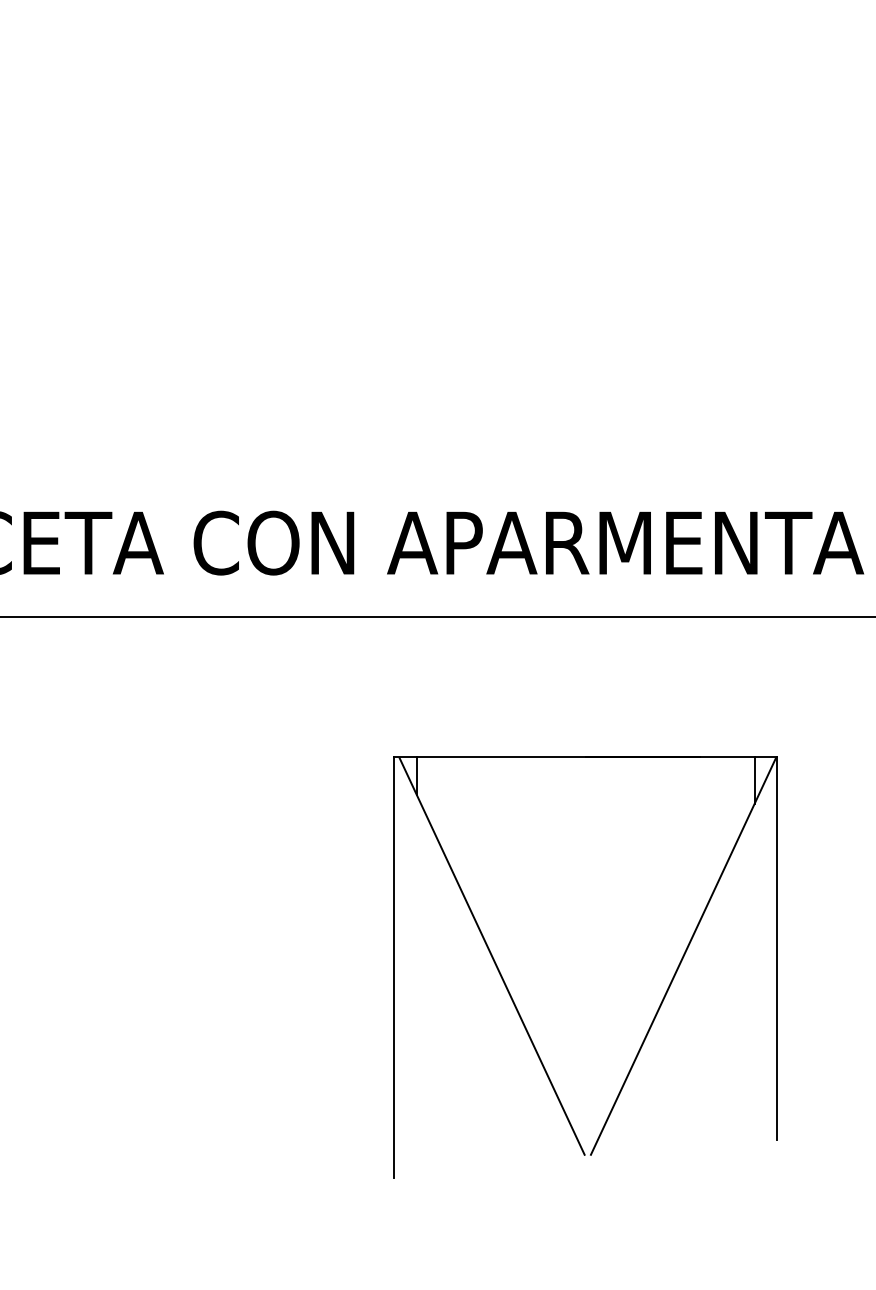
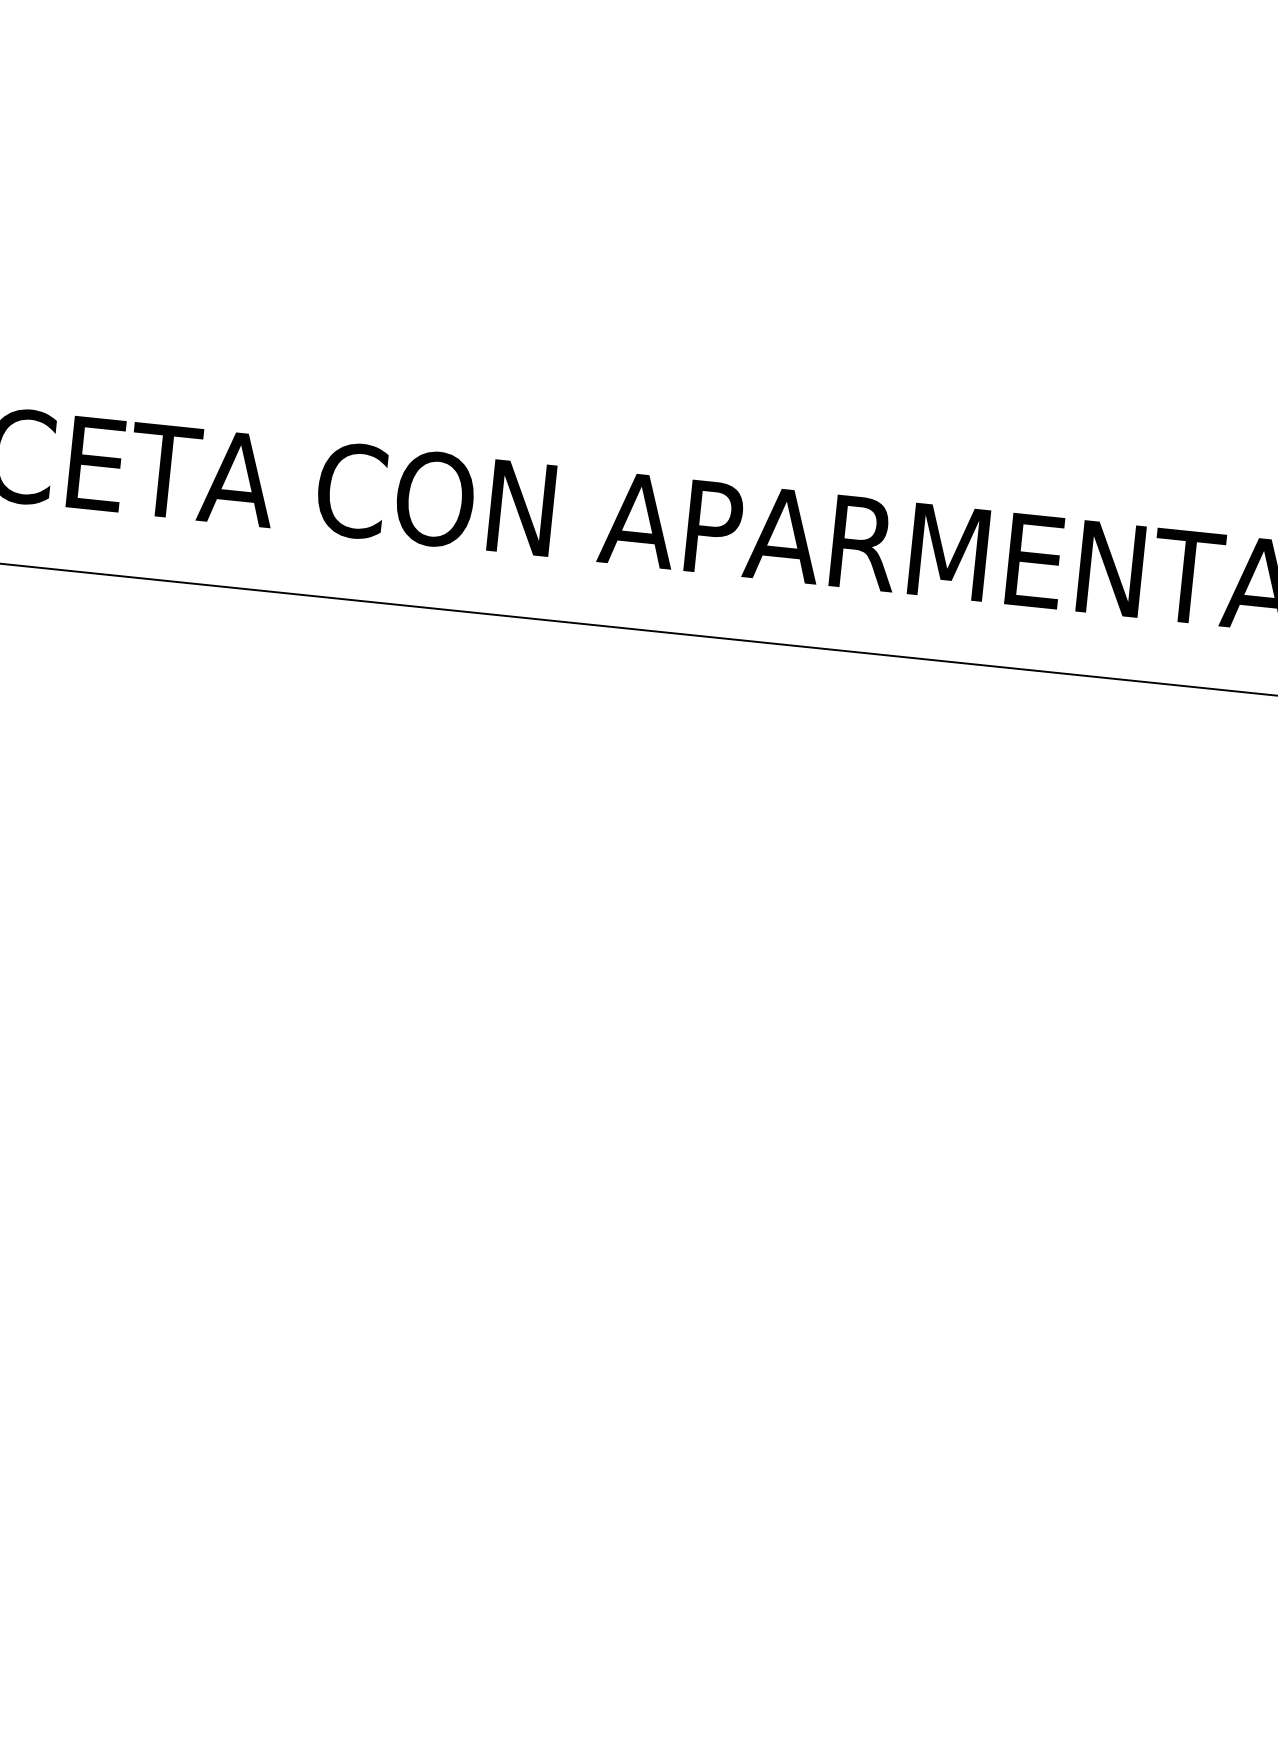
part: (515, 1003) -> (719, 1208), removed

